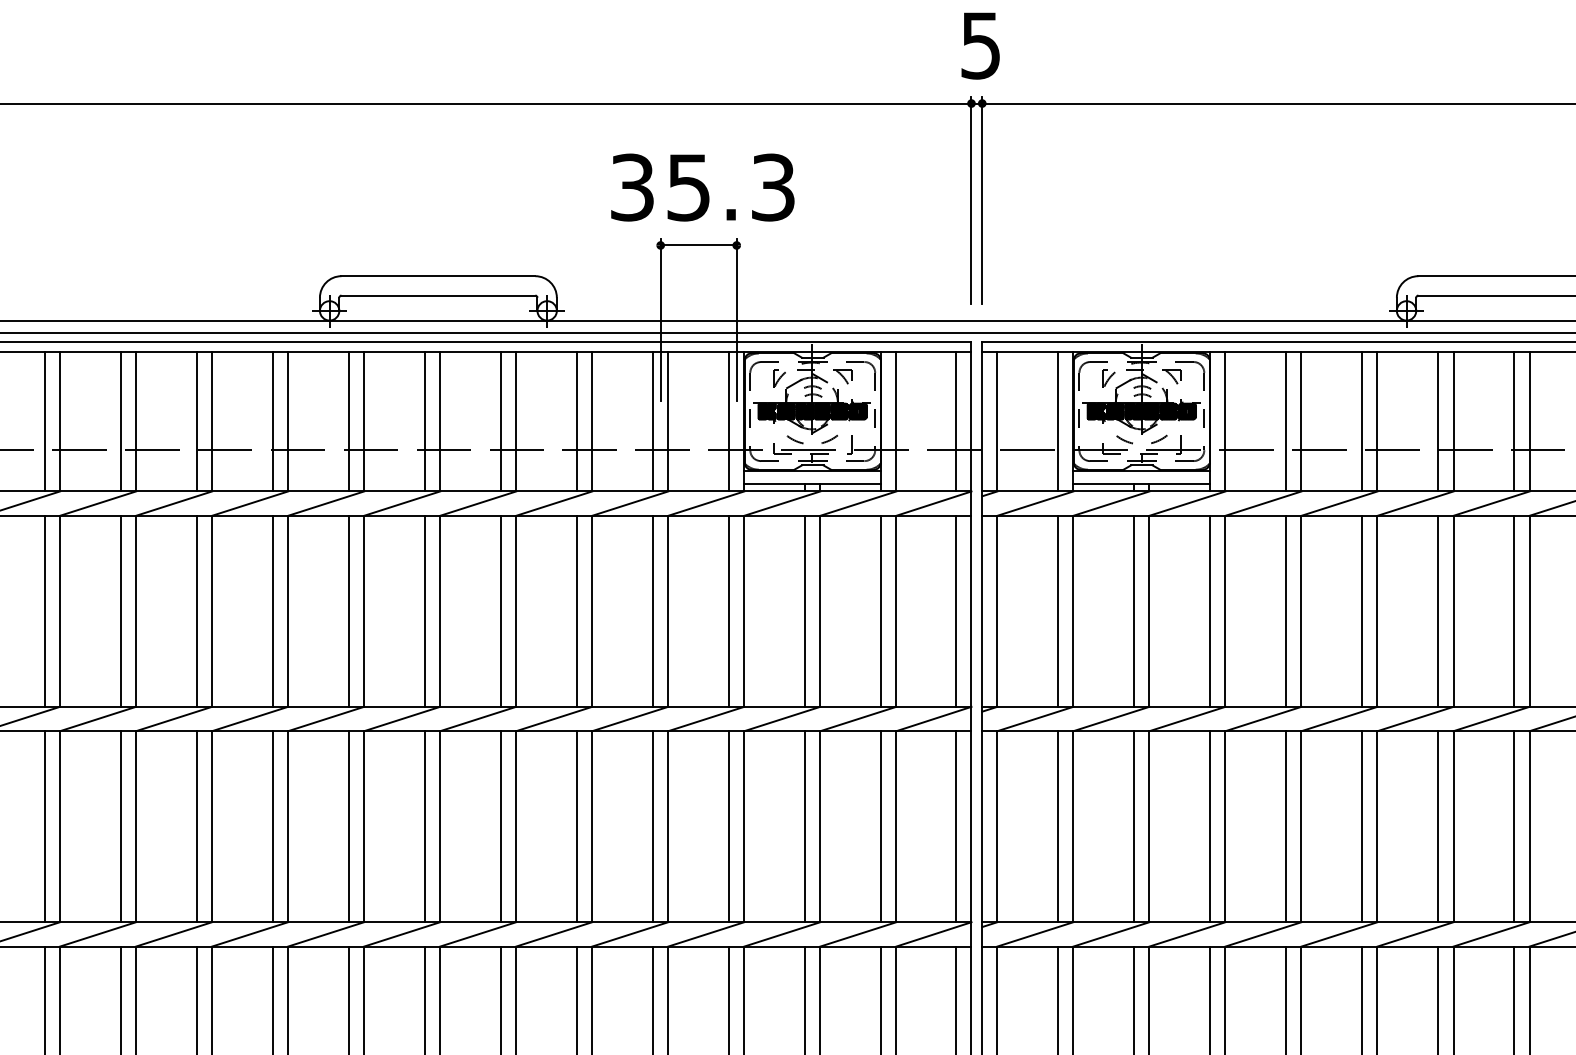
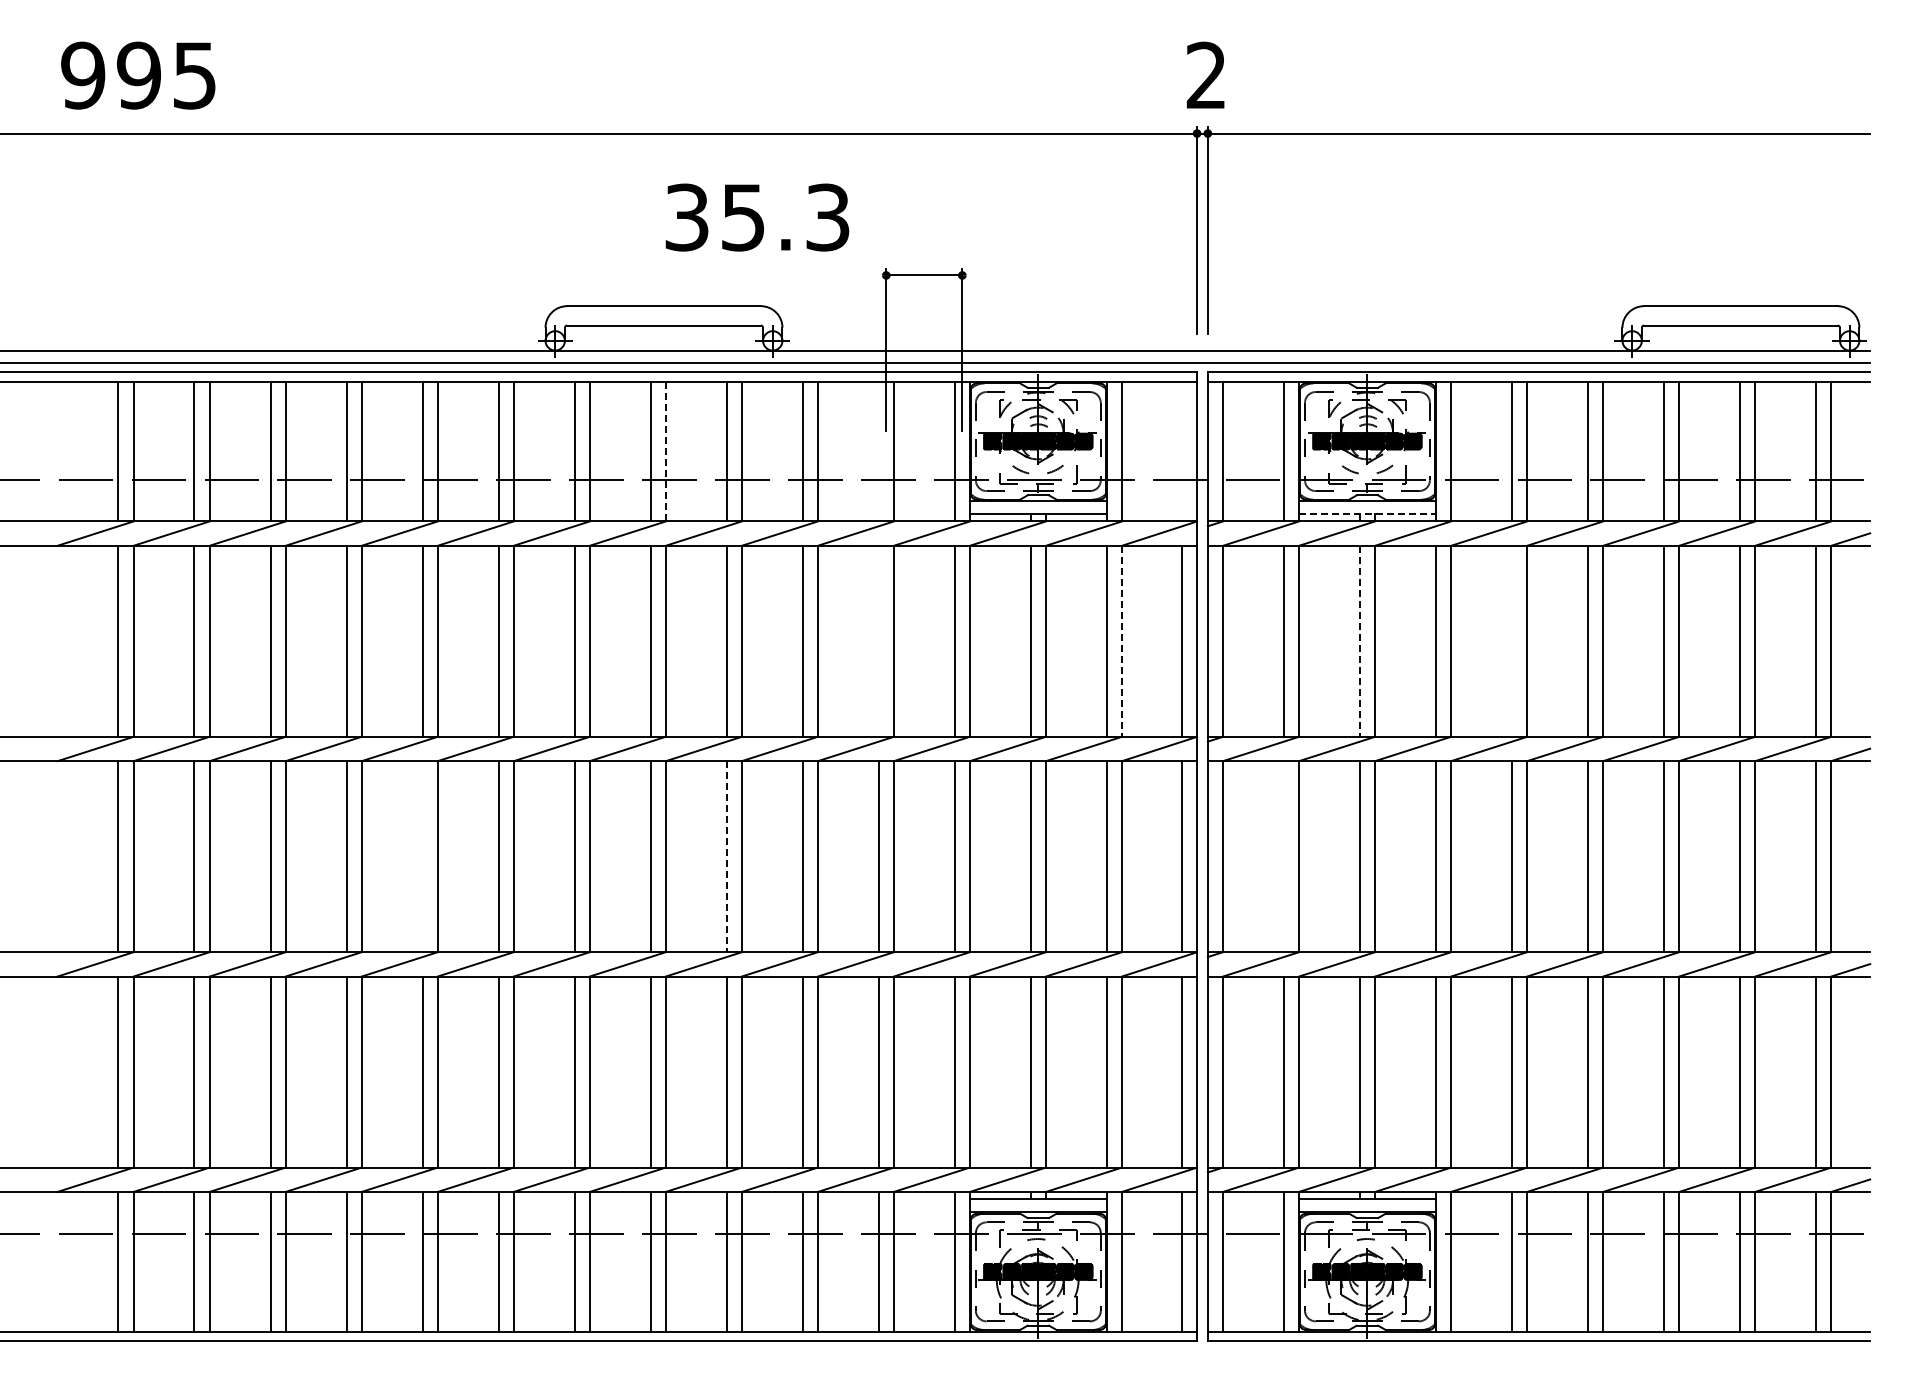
text: (979, 45) -> (1205, 75), 5 -> 2
text: (702, 187) -> (757, 217), moved
line: (439, 421) -> (665, 451), solid -> dashed
line: (652, 421) -> (878, 451), removed
line: (956, 421) -> (1182, 451), removed
line: (1141, 484) -> (1367, 514), solid -> dashed
line: (652, 610) -> (878, 640), removed
line: (1285, 610) -> (1511, 640), removed
line: (895, 611) -> (1121, 641), solid -> dashed
line: (1133, 611) -> (1359, 641), solid -> dashed
line: (196, 826) -> (422, 856), removed
line: (500, 826) -> (726, 856), solid -> dashed
line: (1057, 826) -> (1283, 856), removed

